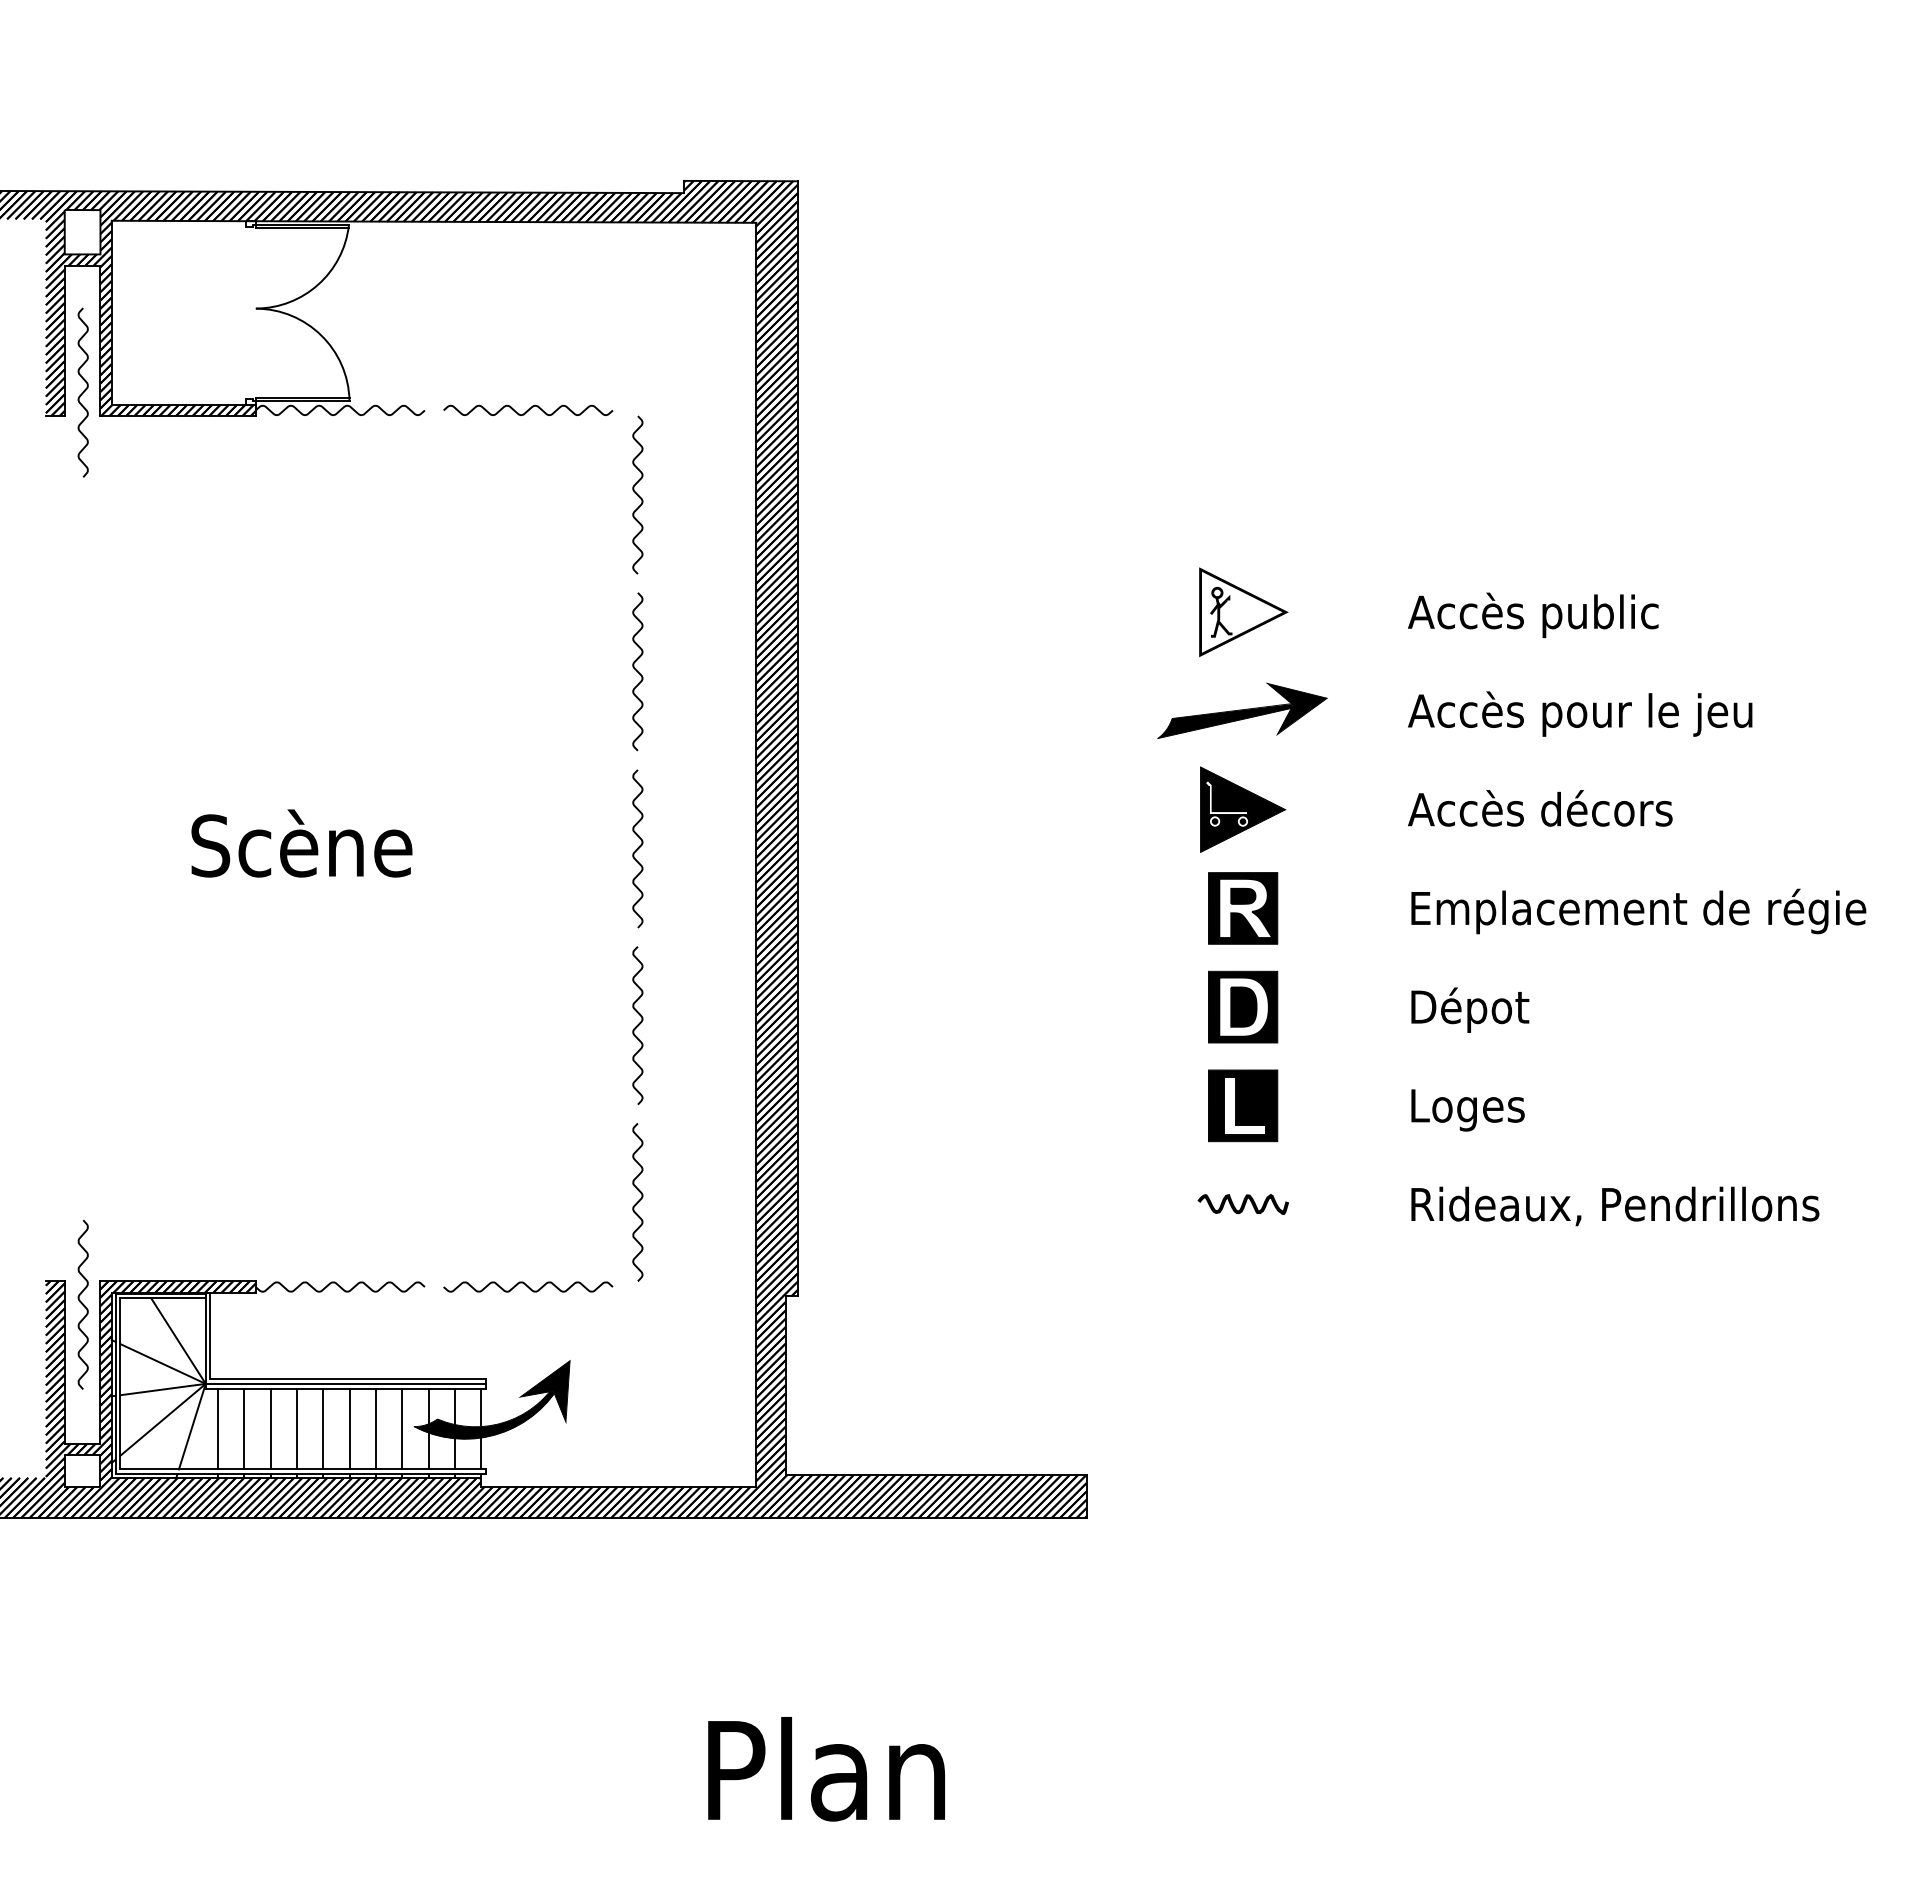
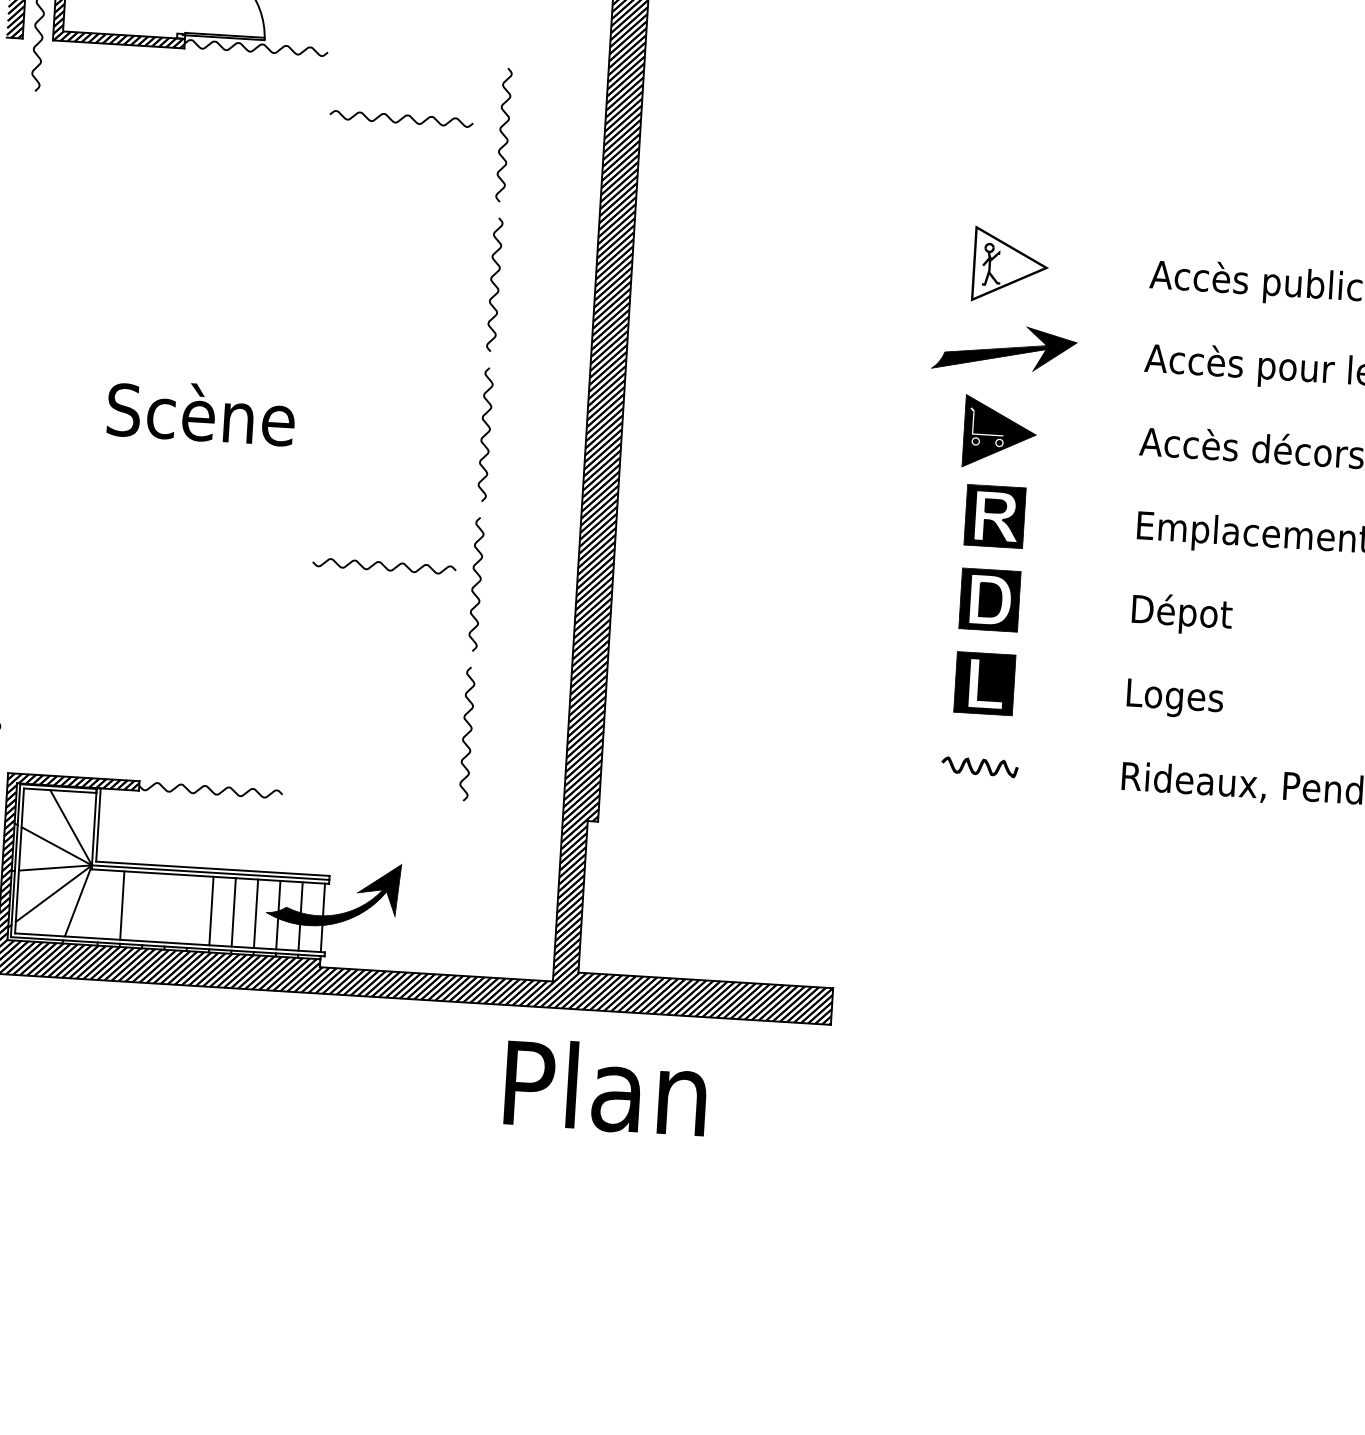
curve: (528, 409) -> (401, 118), moved
curve: (528, 1286) -> (384, 565), moved
line: (217, 1428) -> (99, 903), removed
line: (270, 1428) -> (144, 906), removed
line: (296, 1428) -> (166, 907), removed
line: (323, 1428) -> (189, 909), removed
text: (826, 1769) -> (606, 1087), moved

